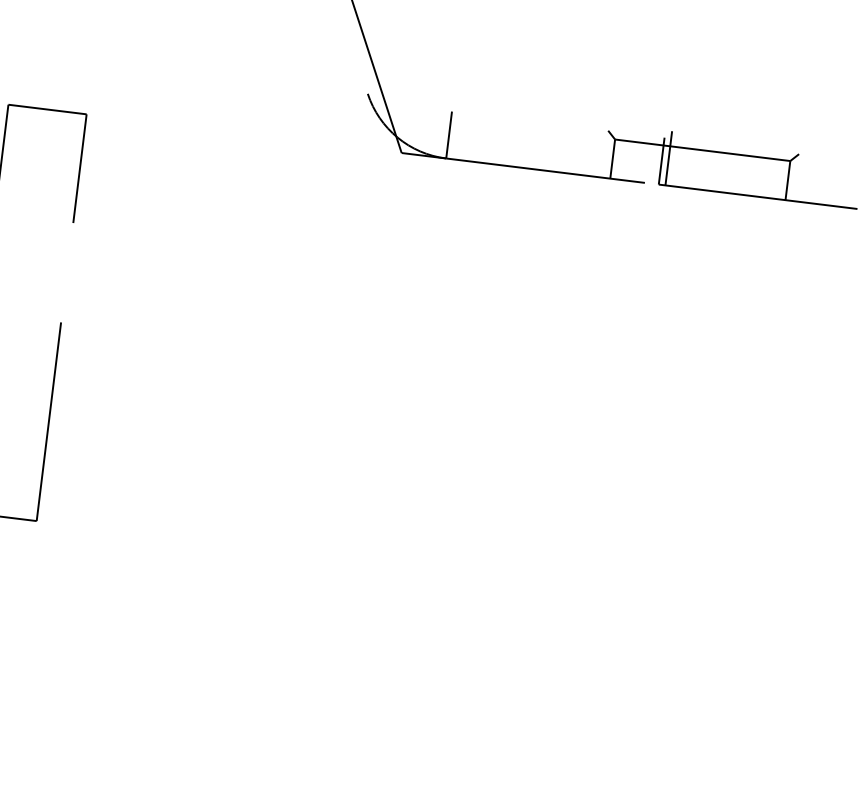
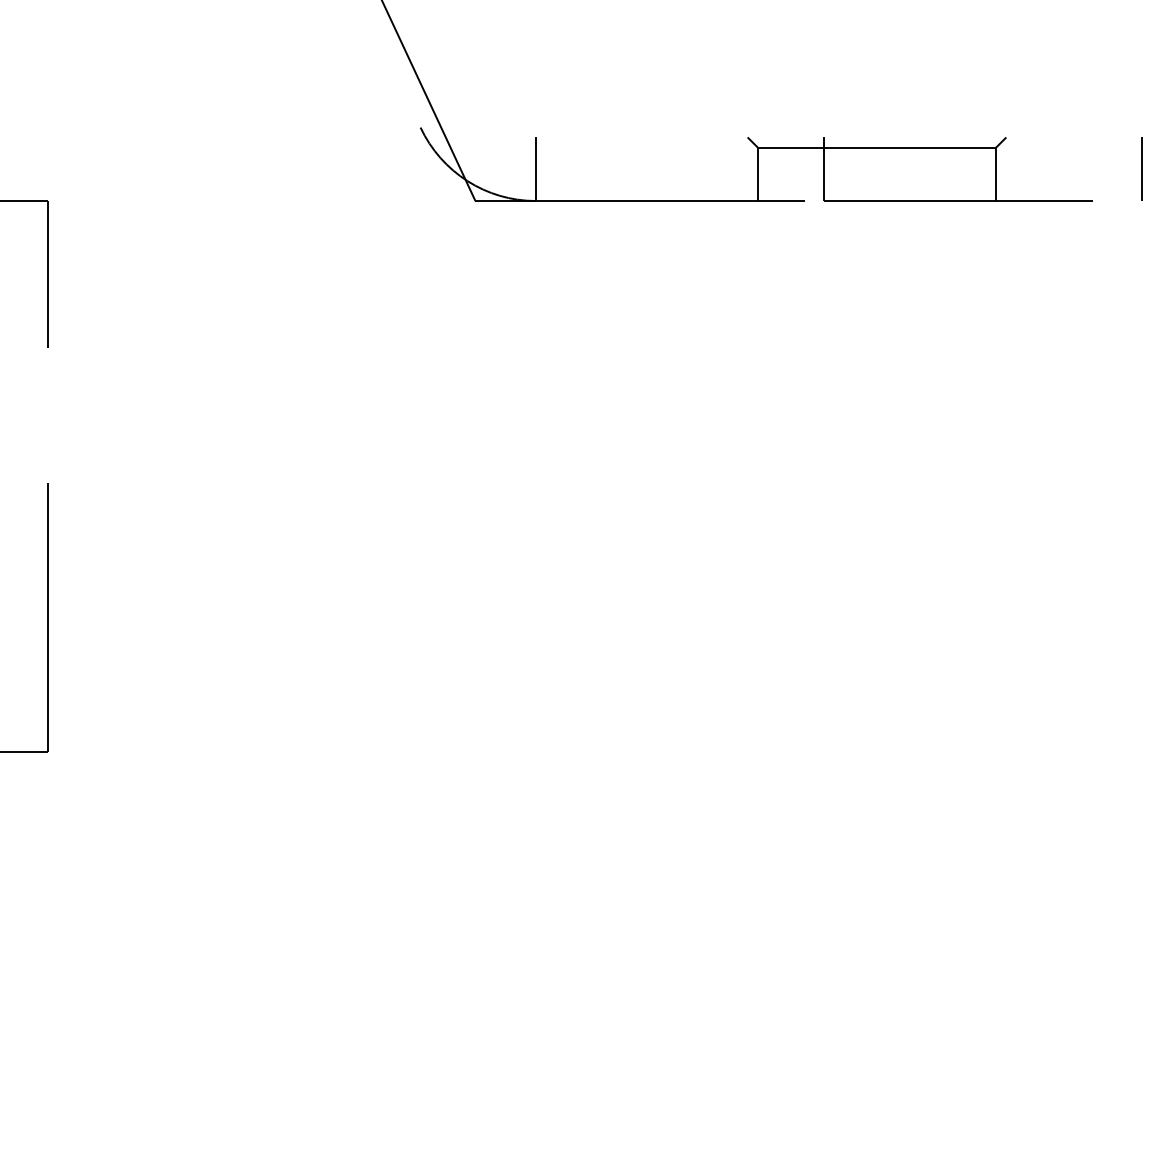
line: (669, 158) -> (833, 164), removed

